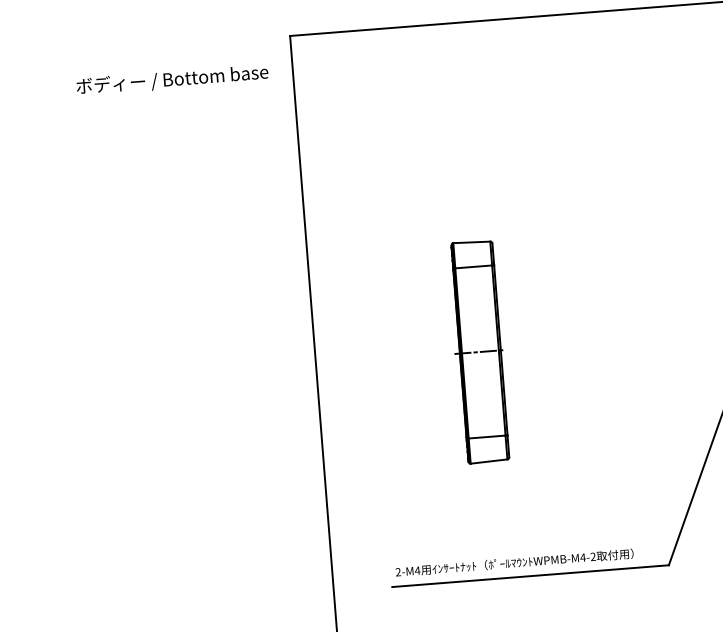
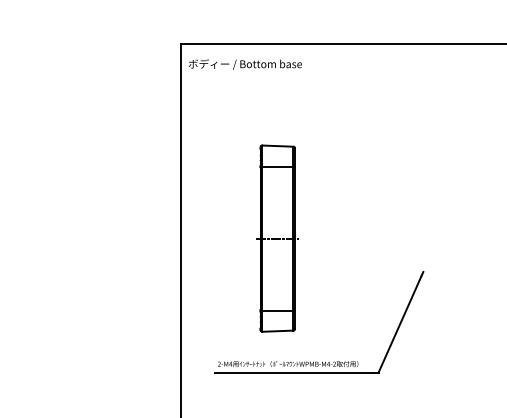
text: (172, 79) -> (245, 64), moved
part: (479, 351) -> (277, 238), size x1.43

